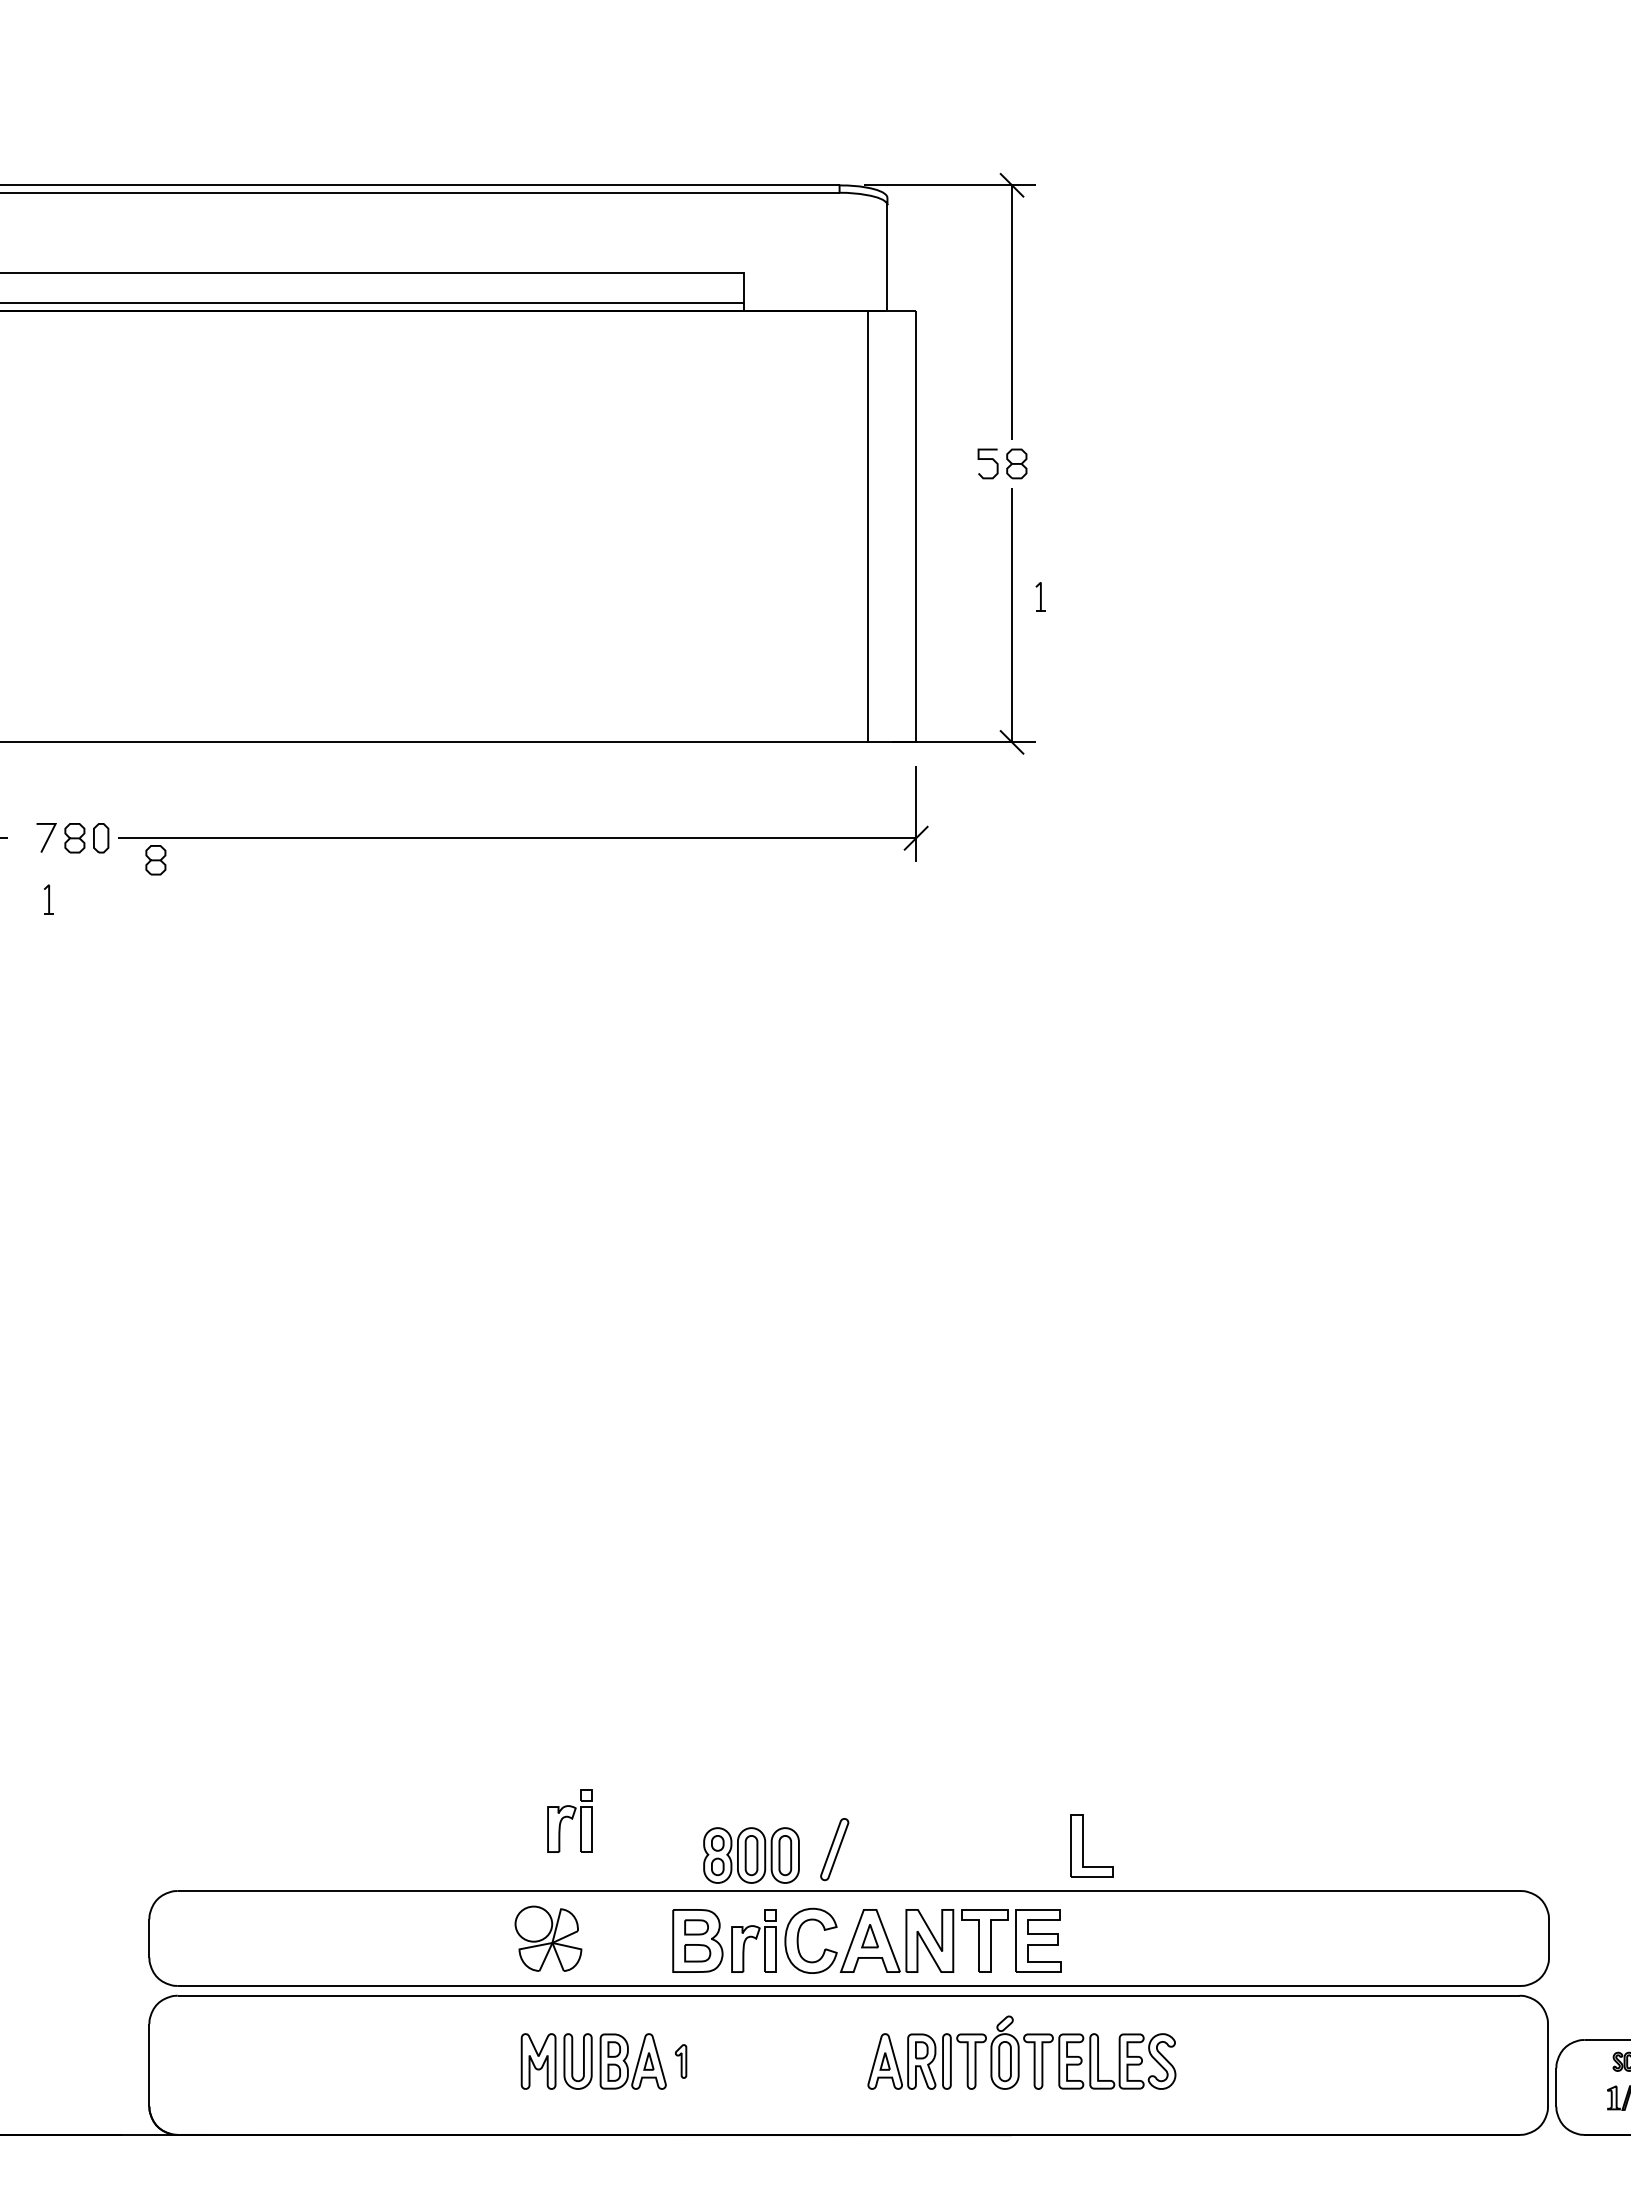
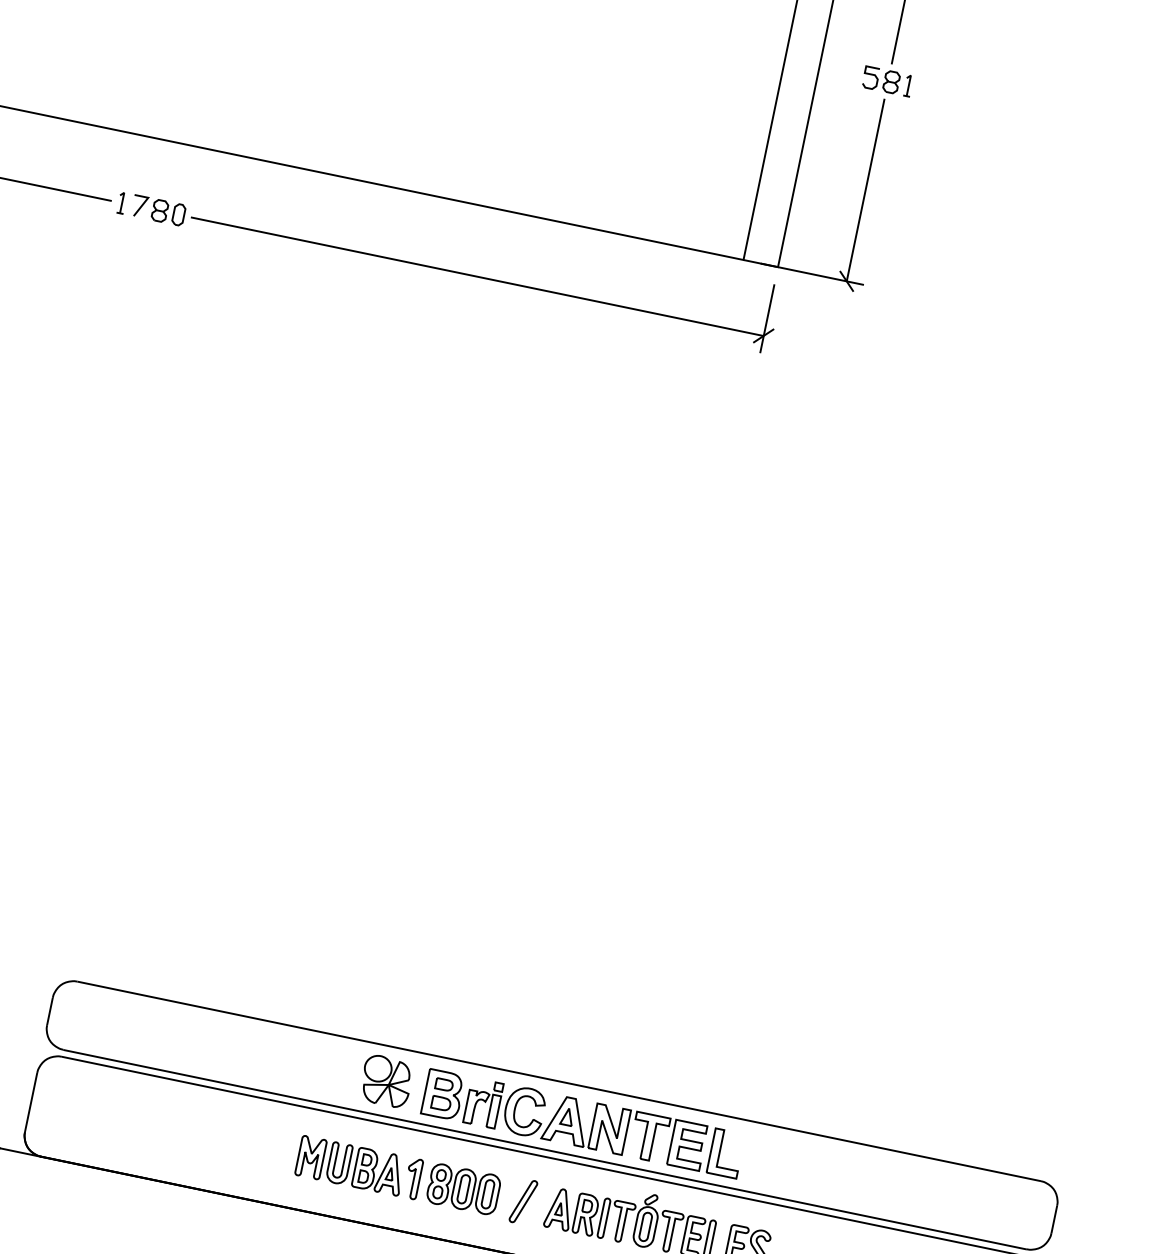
part: (1040, 596) -> (908, 85), moved
part: (155, 860) -> (214, 238), removed
part: (48, 899) -> (121, 203), moved
part: (569, 1820) -> (368, 989), removed
part: (1083, 1845) -> (719, 1151), moved
part: (834, 1849) -> (523, 1201), moved
part: (751, 1855) -> (463, 1189), moved
part: (548, 1938) -> (386, 1081), moved
part: (680, 2061) -> (412, 1178), size x1.67

